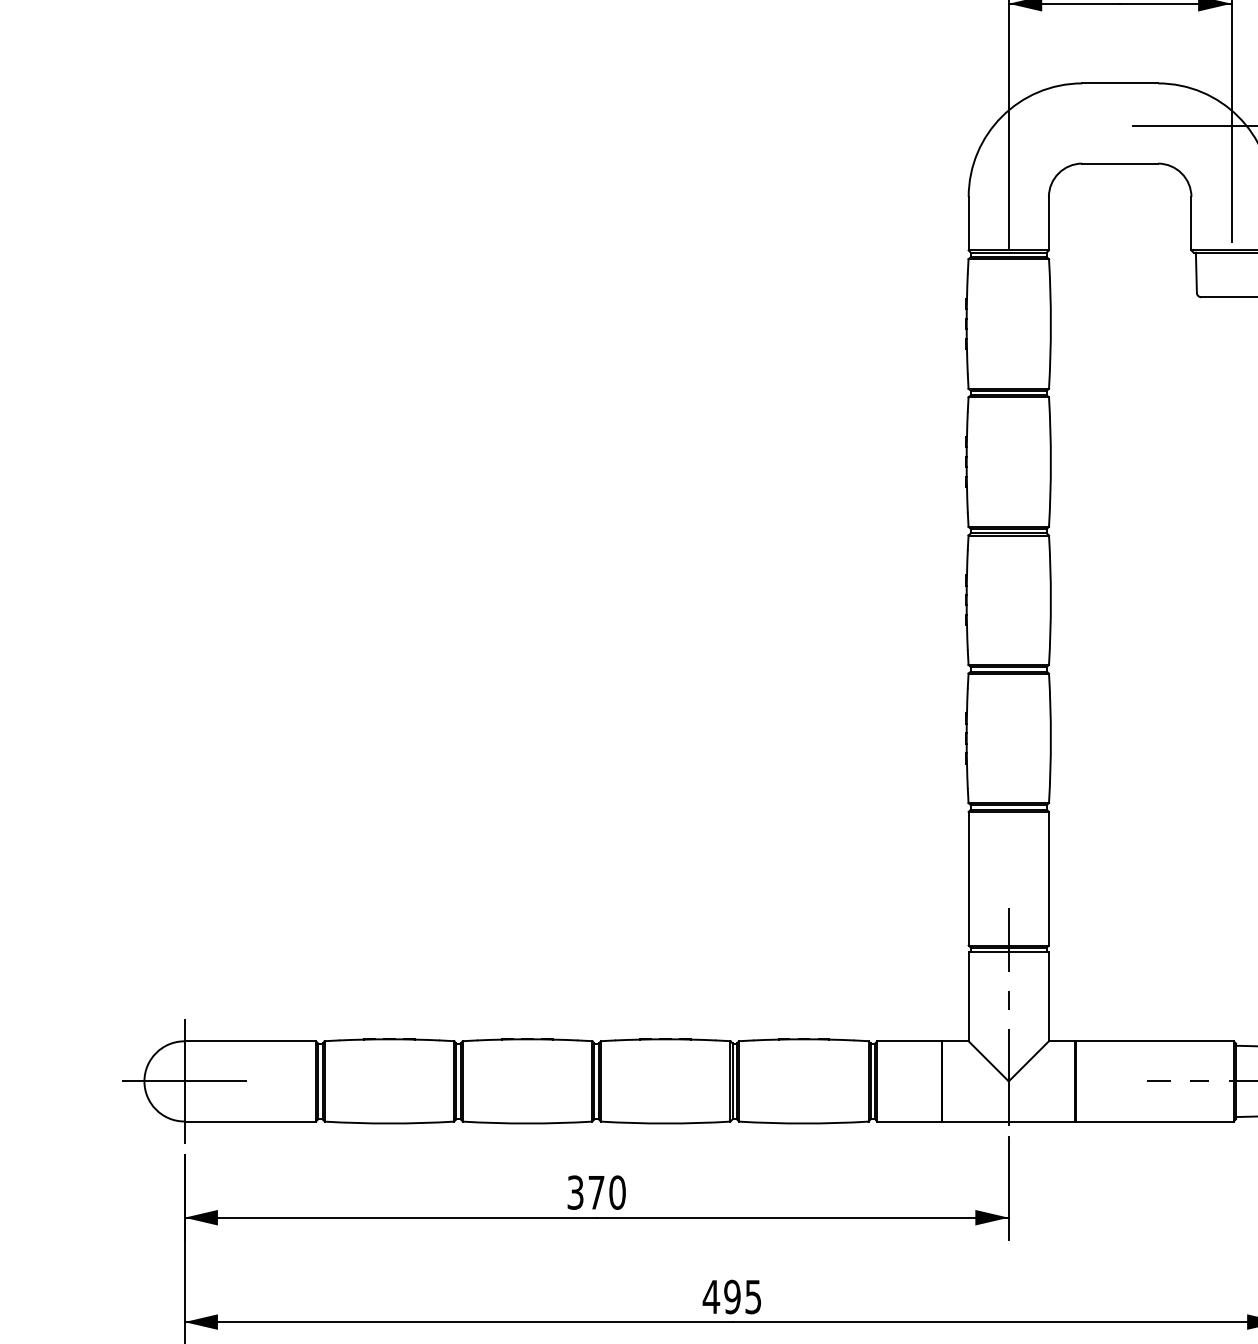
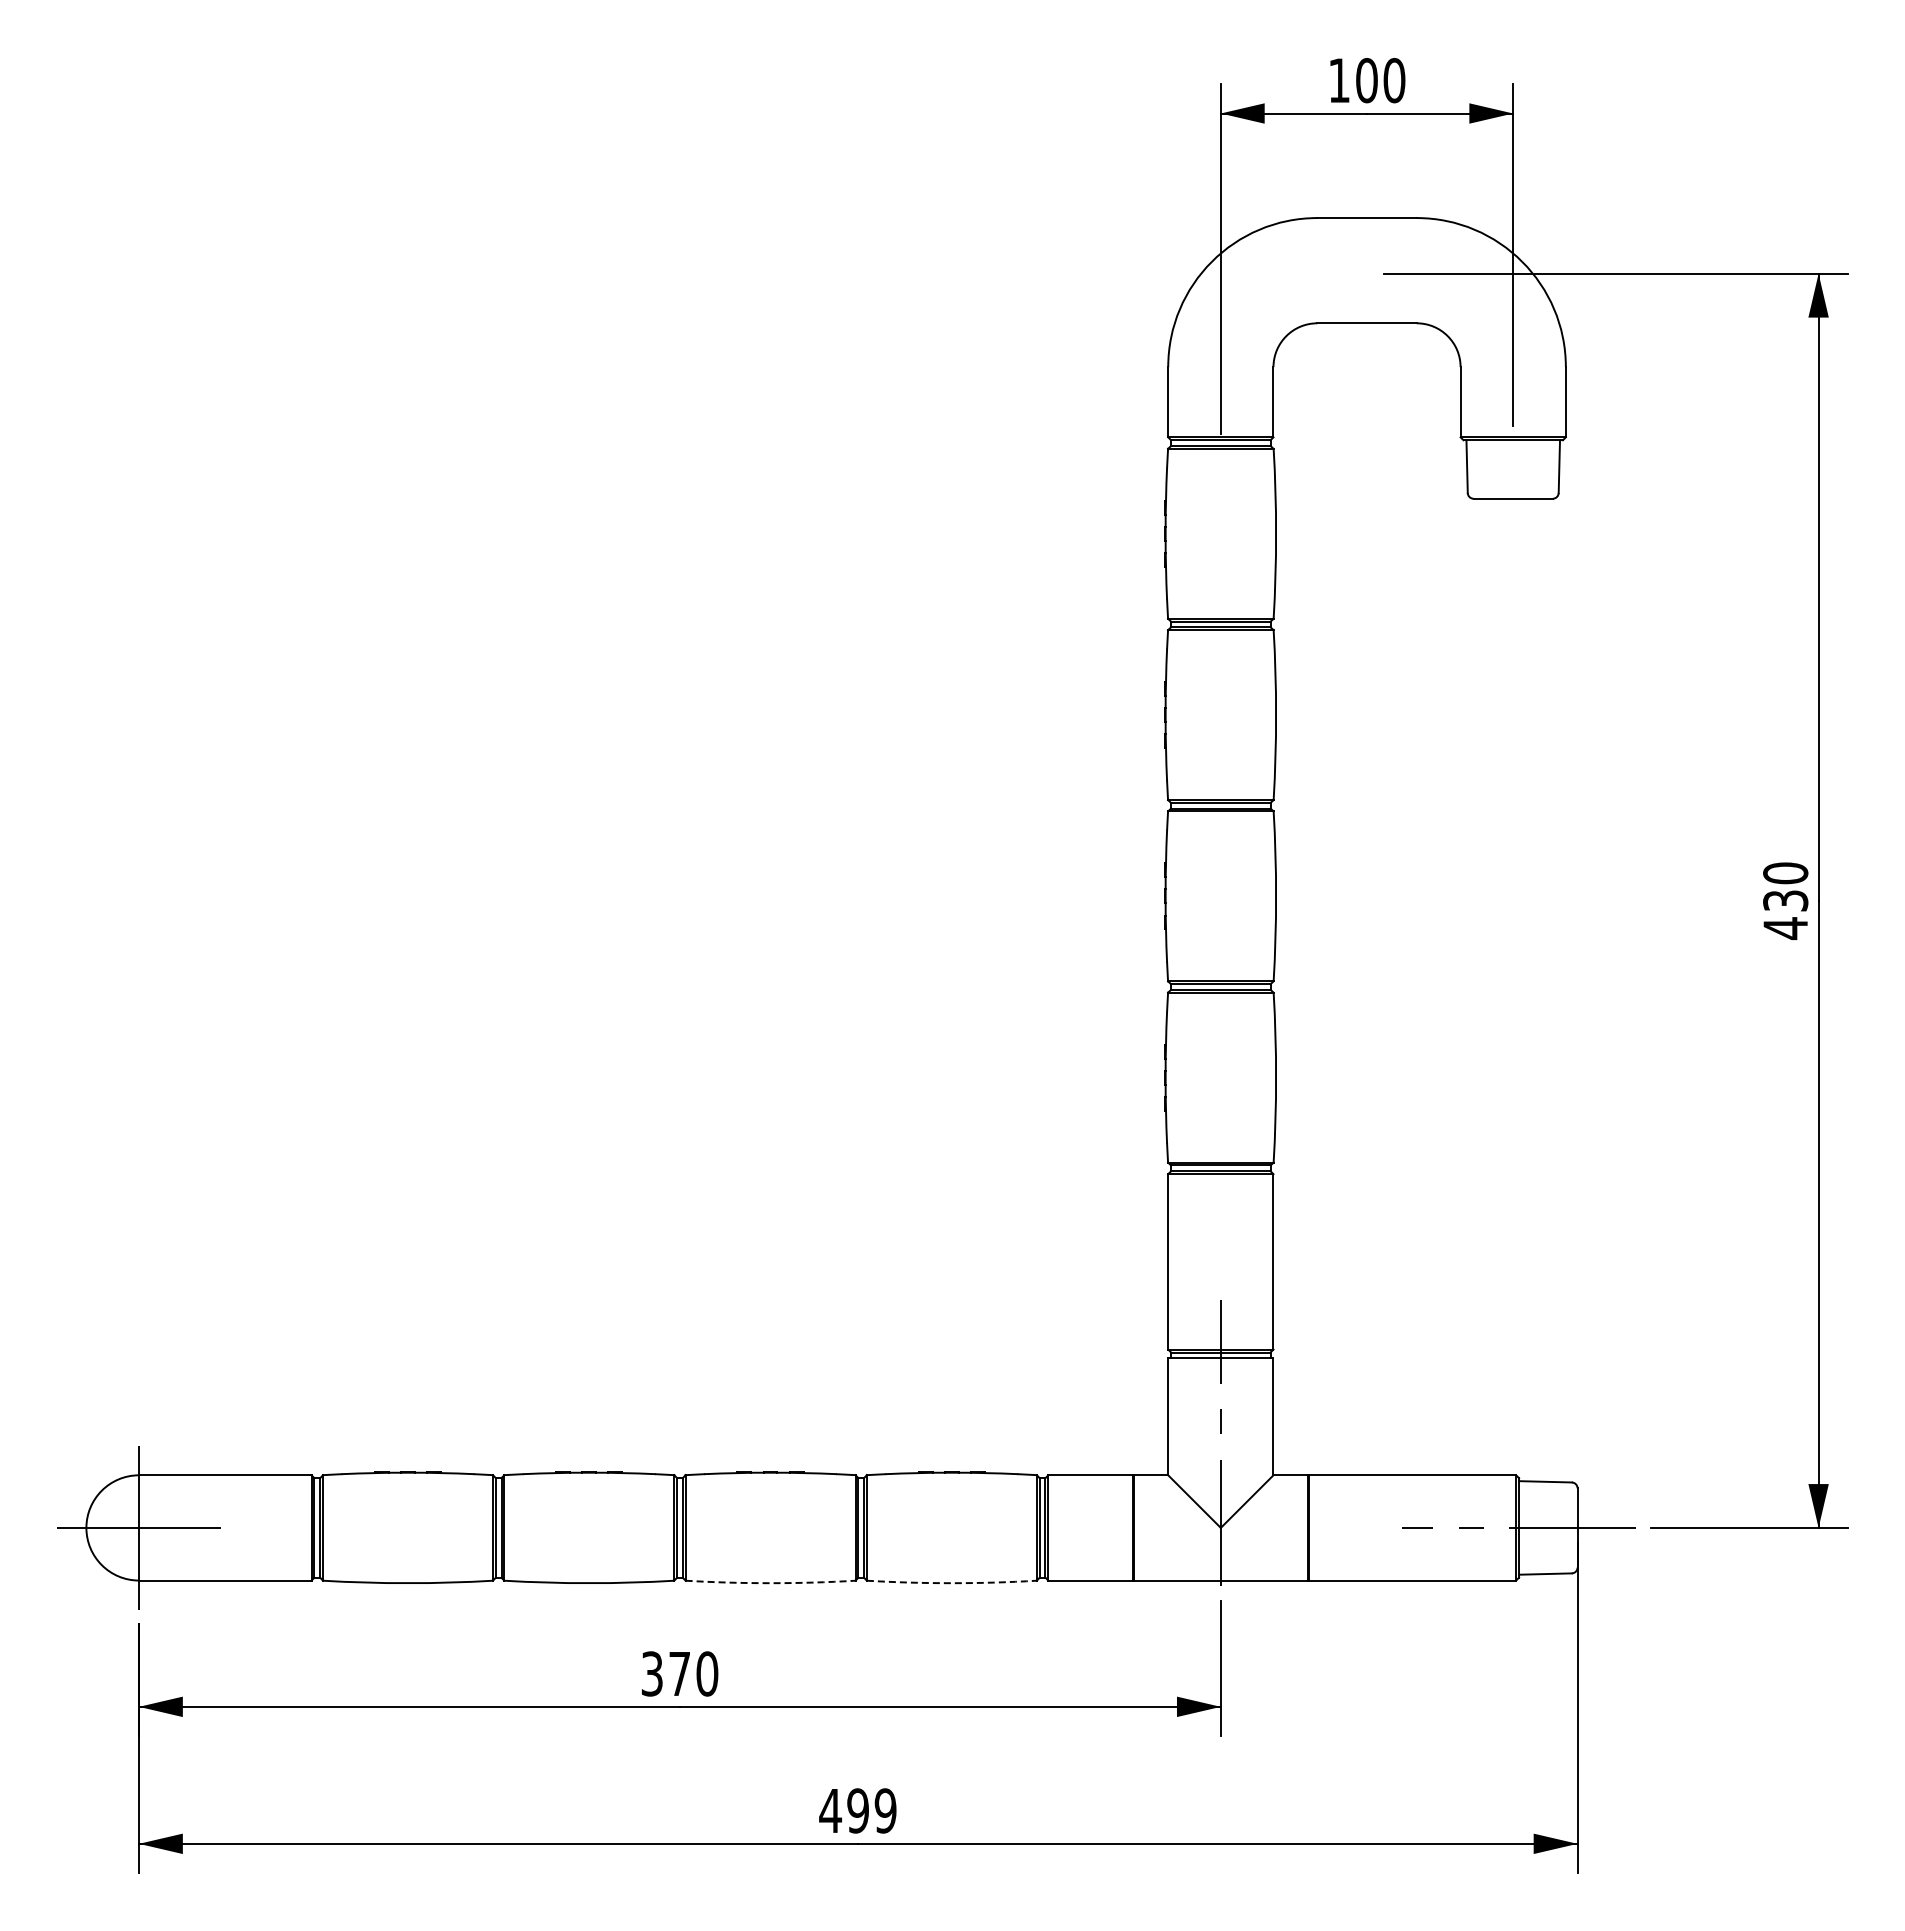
arc: (665, 1123) -> (770, 1583), solid -> dashed
arc: (803, 1123) -> (951, 1583), solid -> dashed
text: (753, 1296) -> (885, 1810), 495 -> 499

